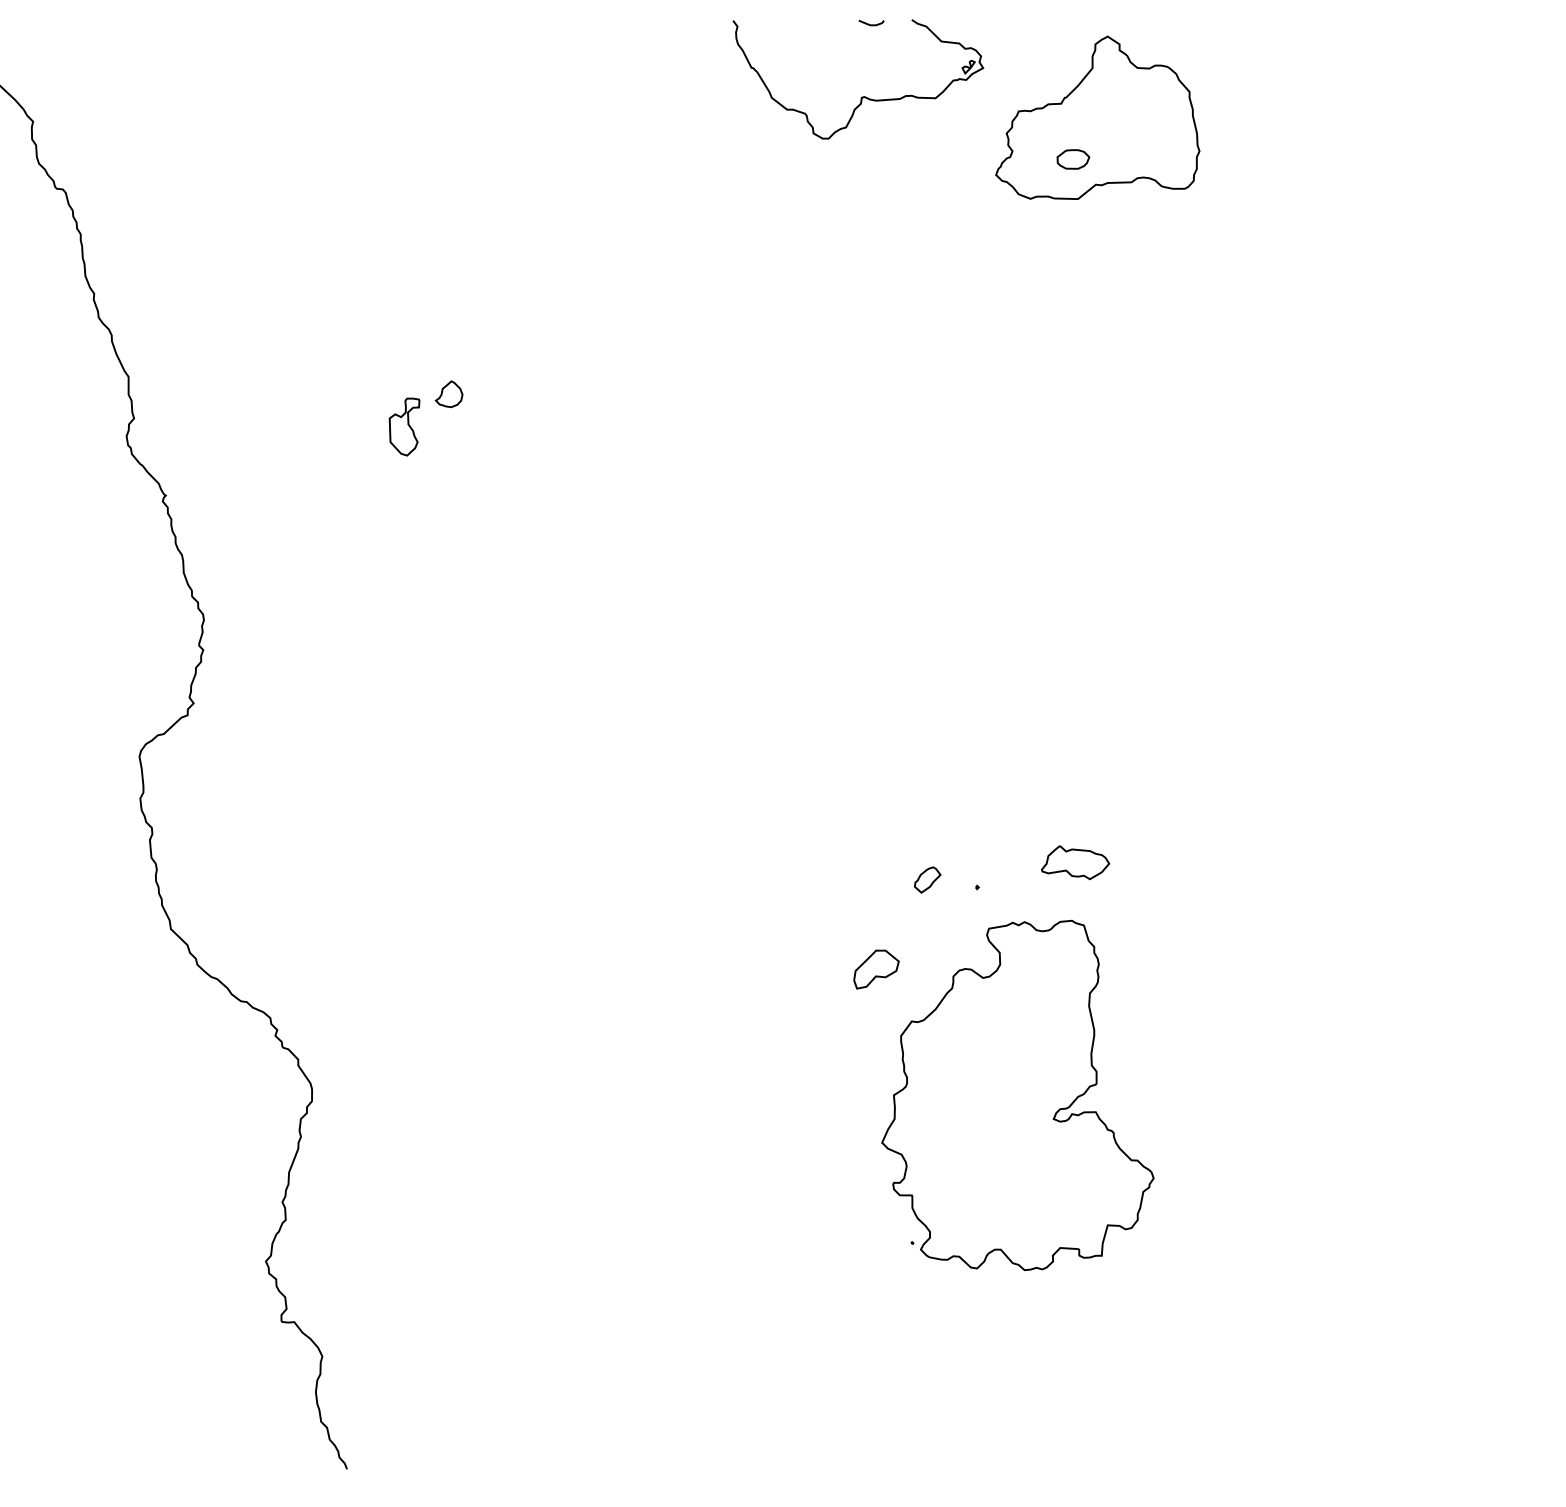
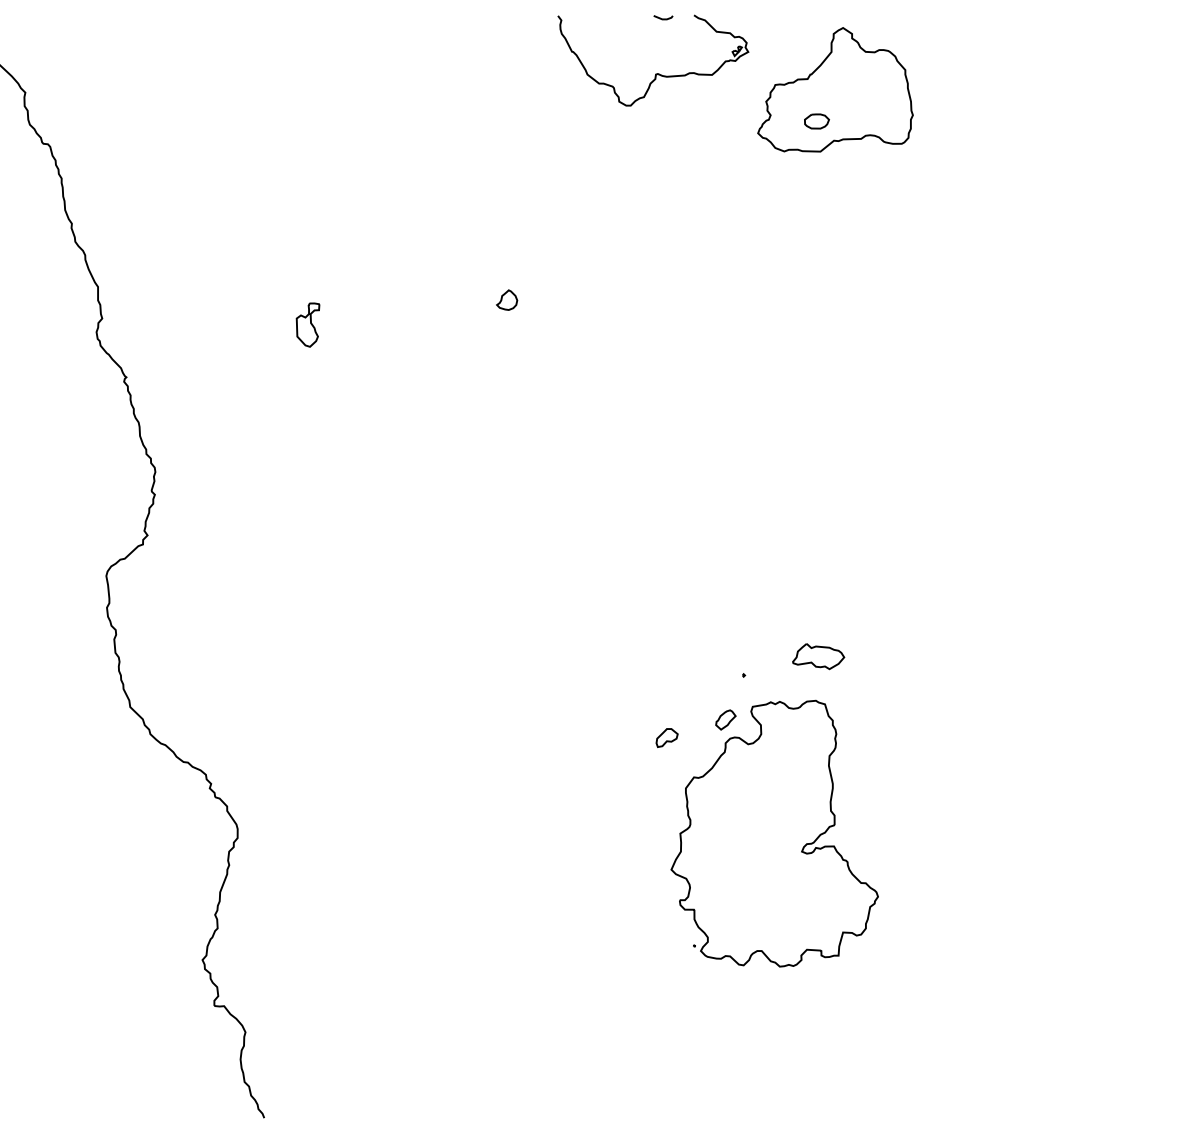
part: (448, 394) -> (506, 300), moved
part: (927, 879) -> (725, 719), moved
part: (876, 969) -> (667, 737), size x0.62

